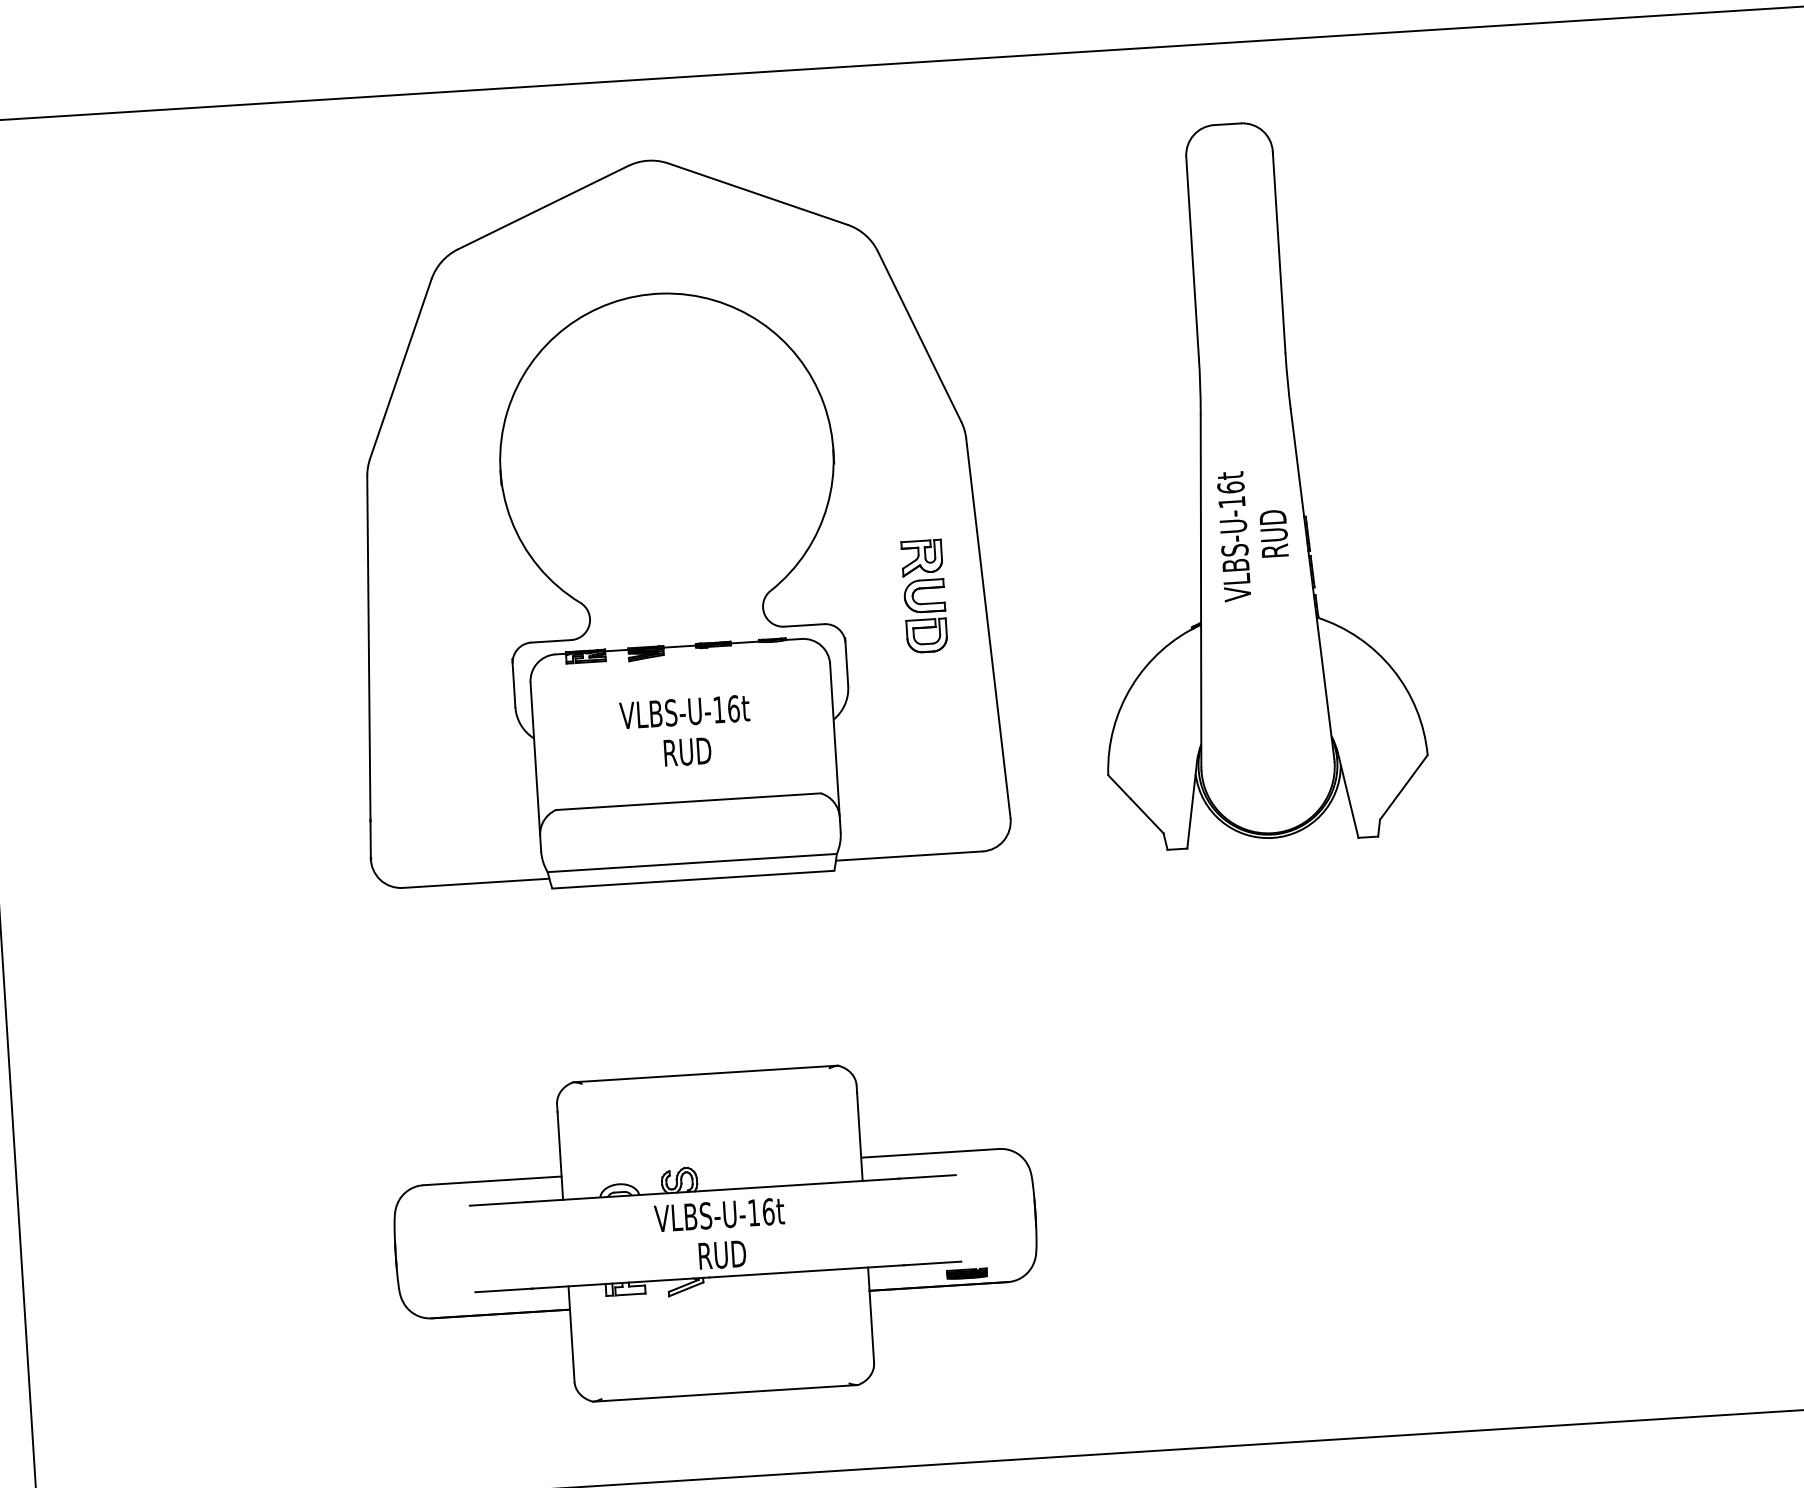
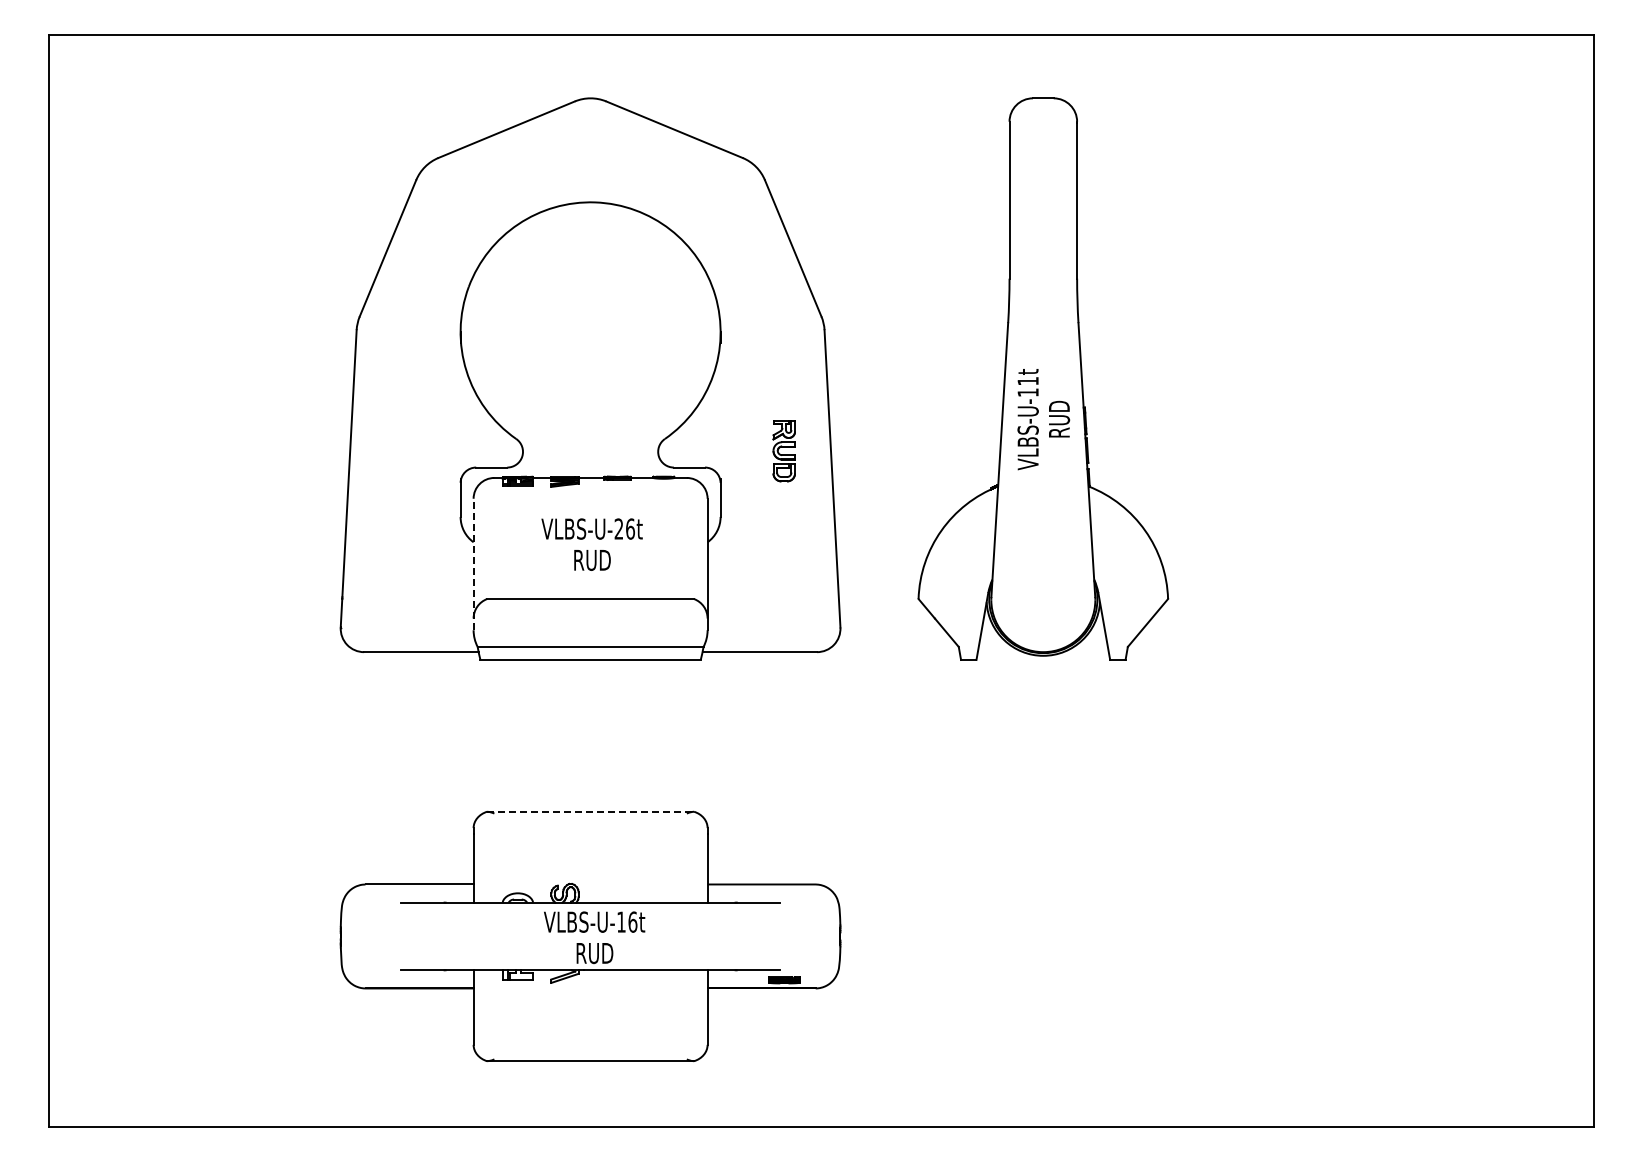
text: (1230, 486) -> (1027, 380), VLBS-U-16t -> VLBS-U-11t
part: (923, 597) -> (783, 451), size x0.7
text: (718, 709) -> (618, 528), VLBS-U-16t -> VLBS-U-26t
line: (535, 766) -> (473, 564), solid -> dashed
line: (706, 1073) -> (591, 811), solid -> dashed

